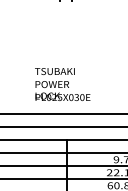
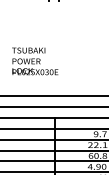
text: (63, 84) -> (35, 61), moved

